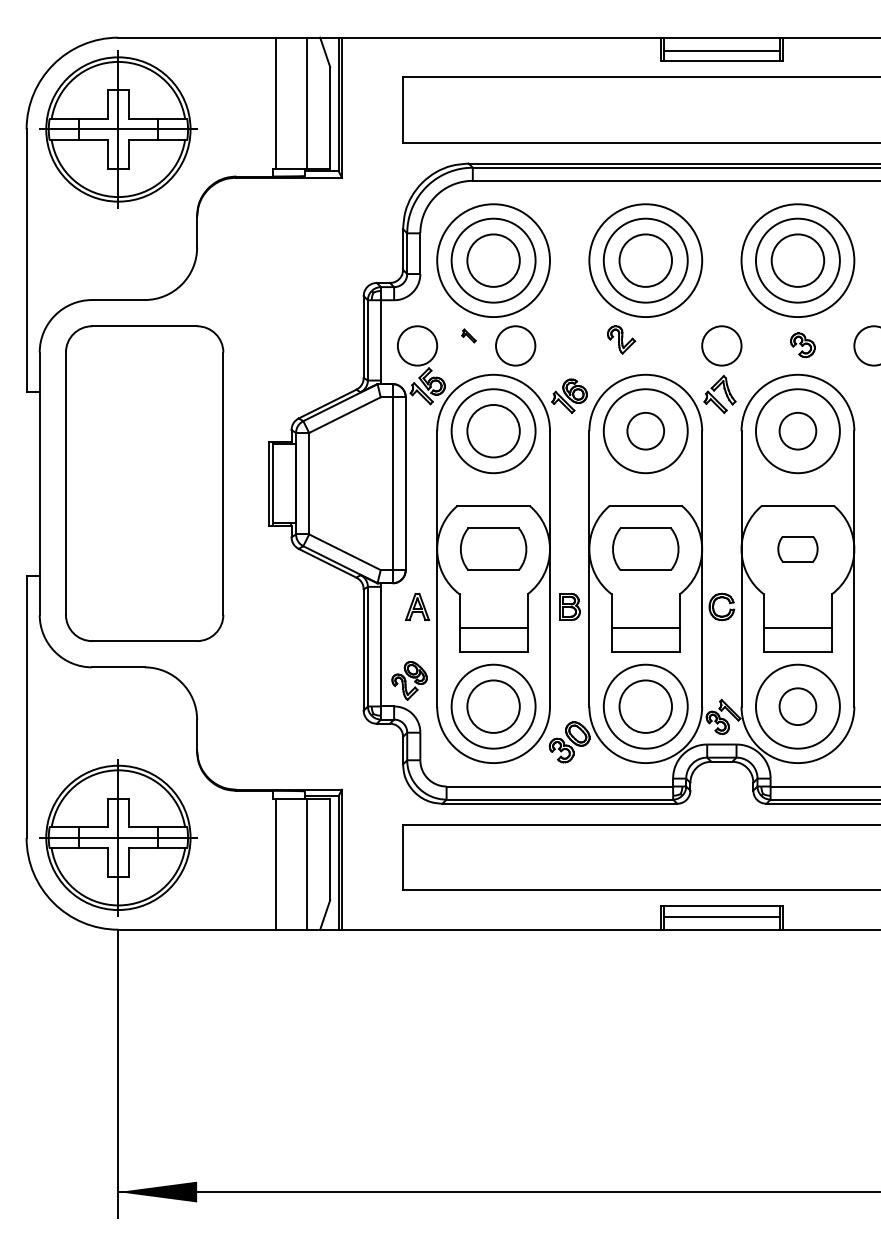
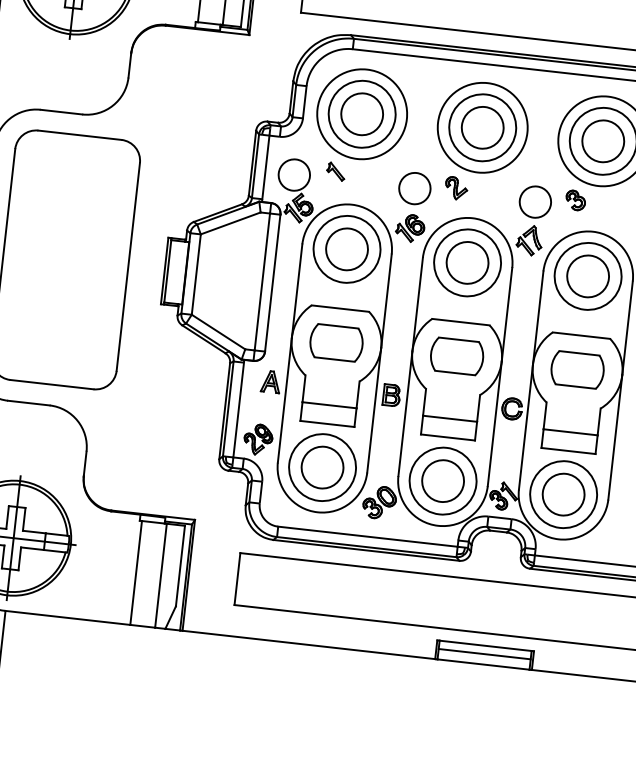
part: (468, 335) -> (335, 171), size x1.67
circle: (515, 345) -> (414, 188), moved
part: (802, 345) -> (575, 200), moved
circle: (645, 430) -> (467, 262), size x1.43
circle: (797, 430) -> (587, 275), size x1.43
part: (797, 548) -> (577, 369), size x1.67
circle: (797, 706) -> (563, 494), size x1.43

